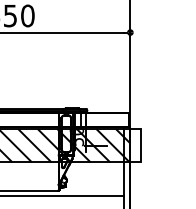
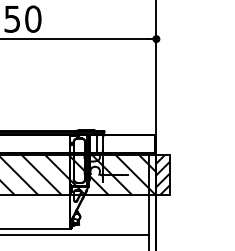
hatch: (135, 145) -> (162, 174), added

